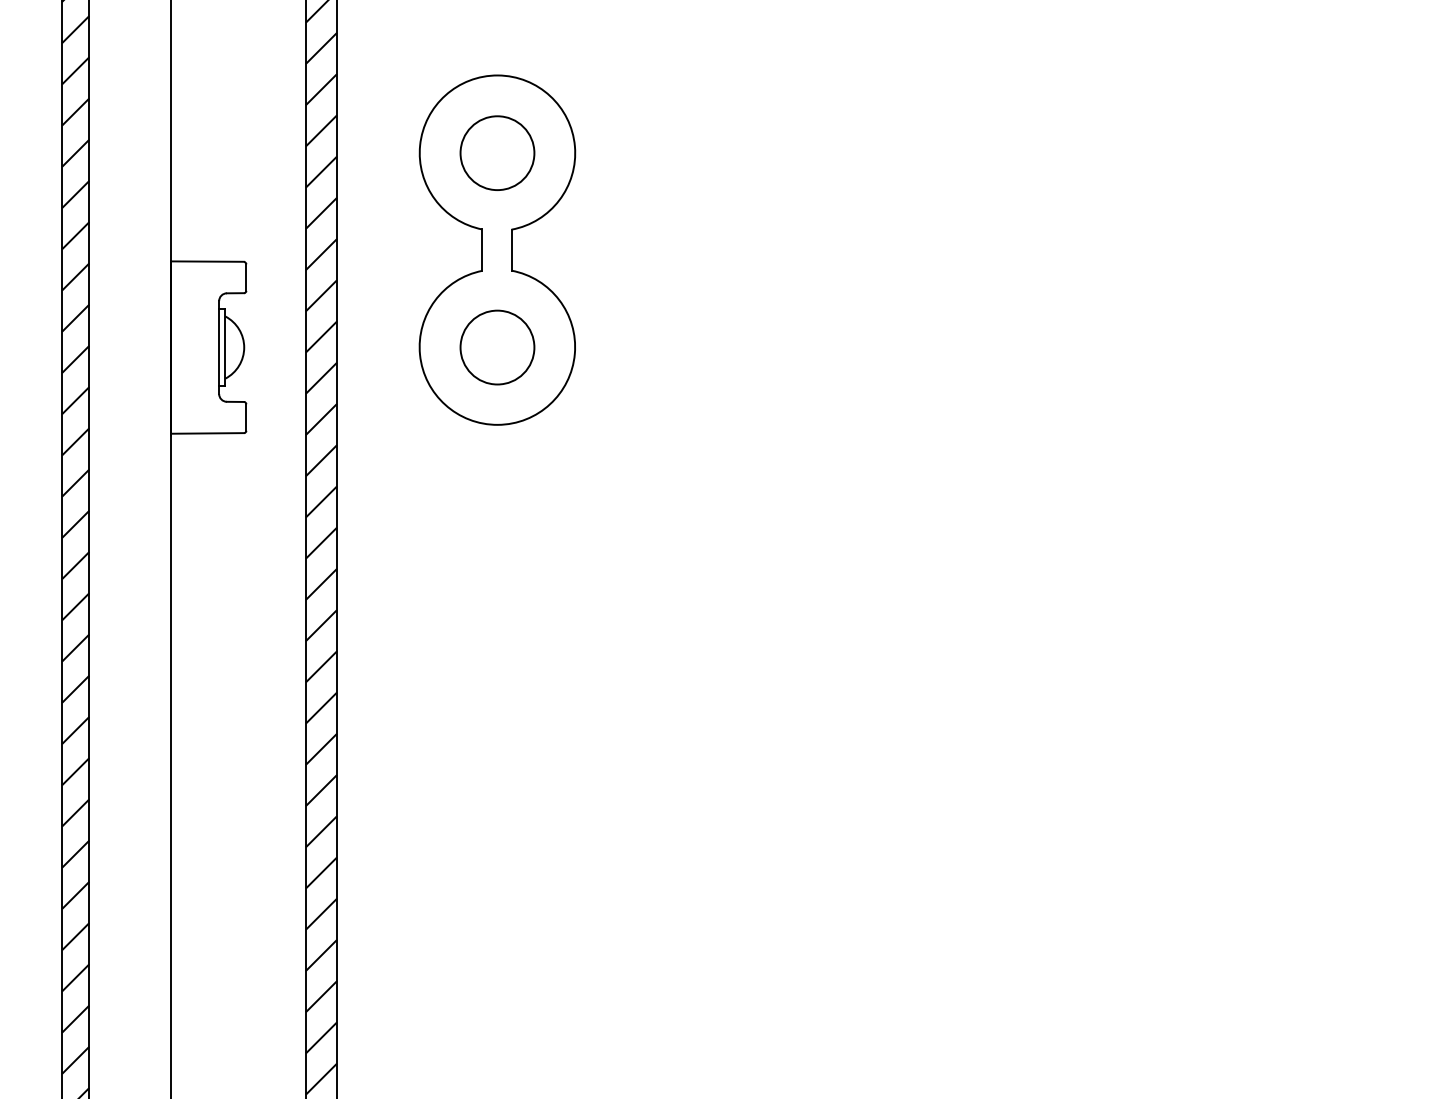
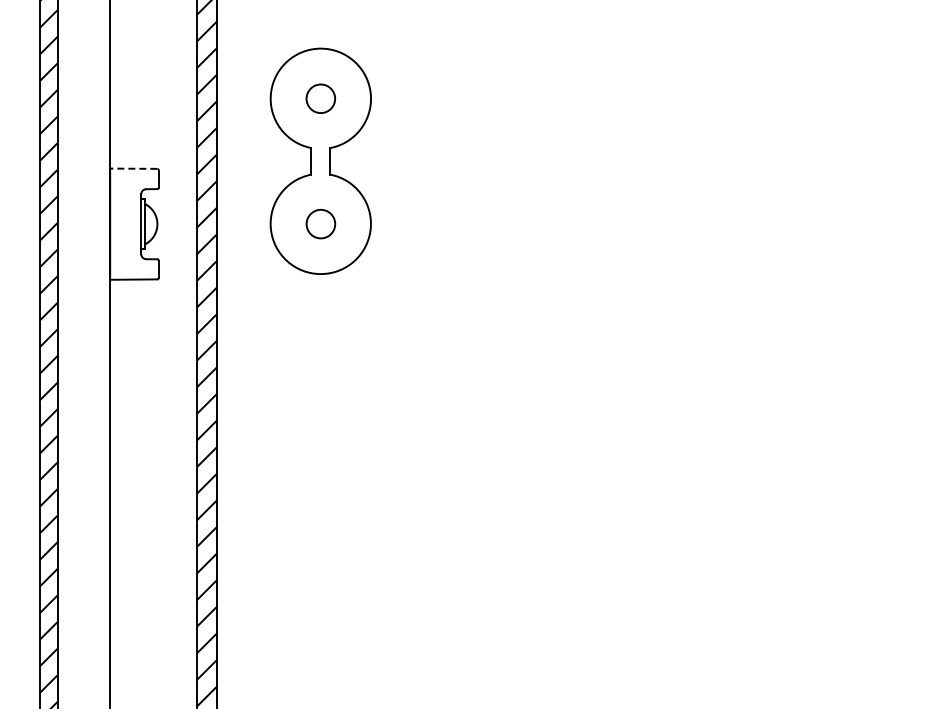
circle: (496, 152) -> (320, 98), size x0.6
line: (207, 261) -> (133, 168), solid -> dashed
circle: (496, 346) -> (320, 223), size x0.6

